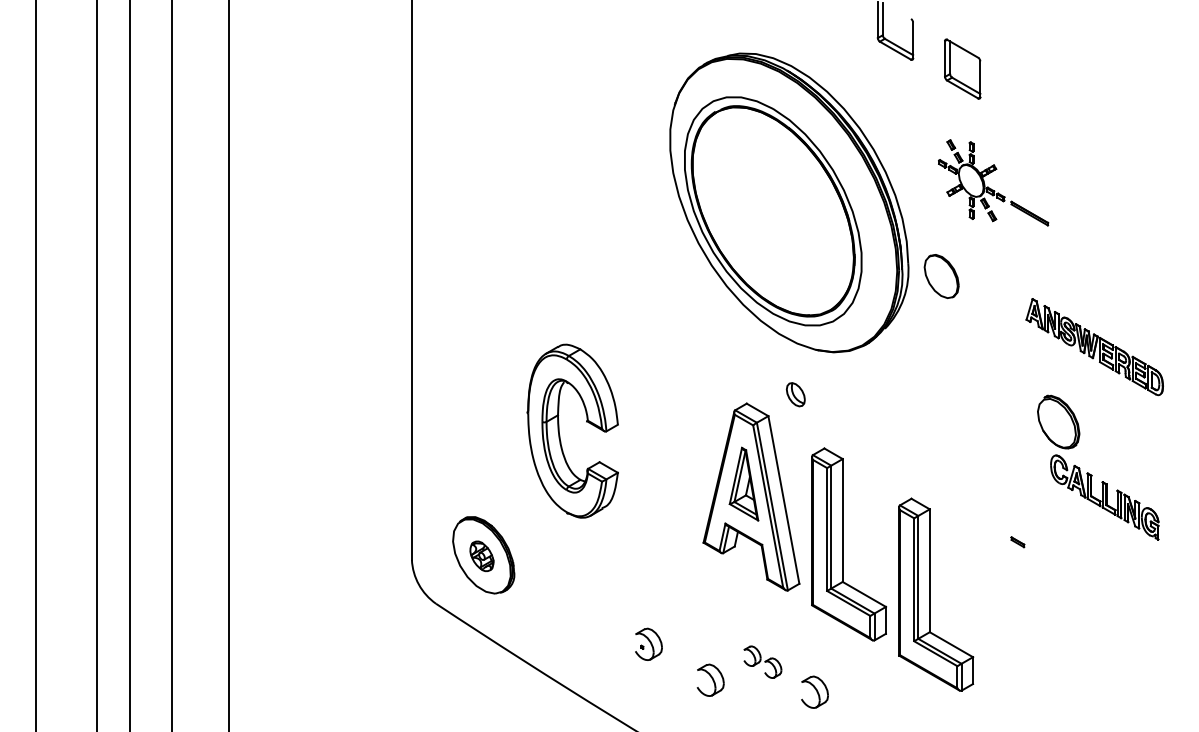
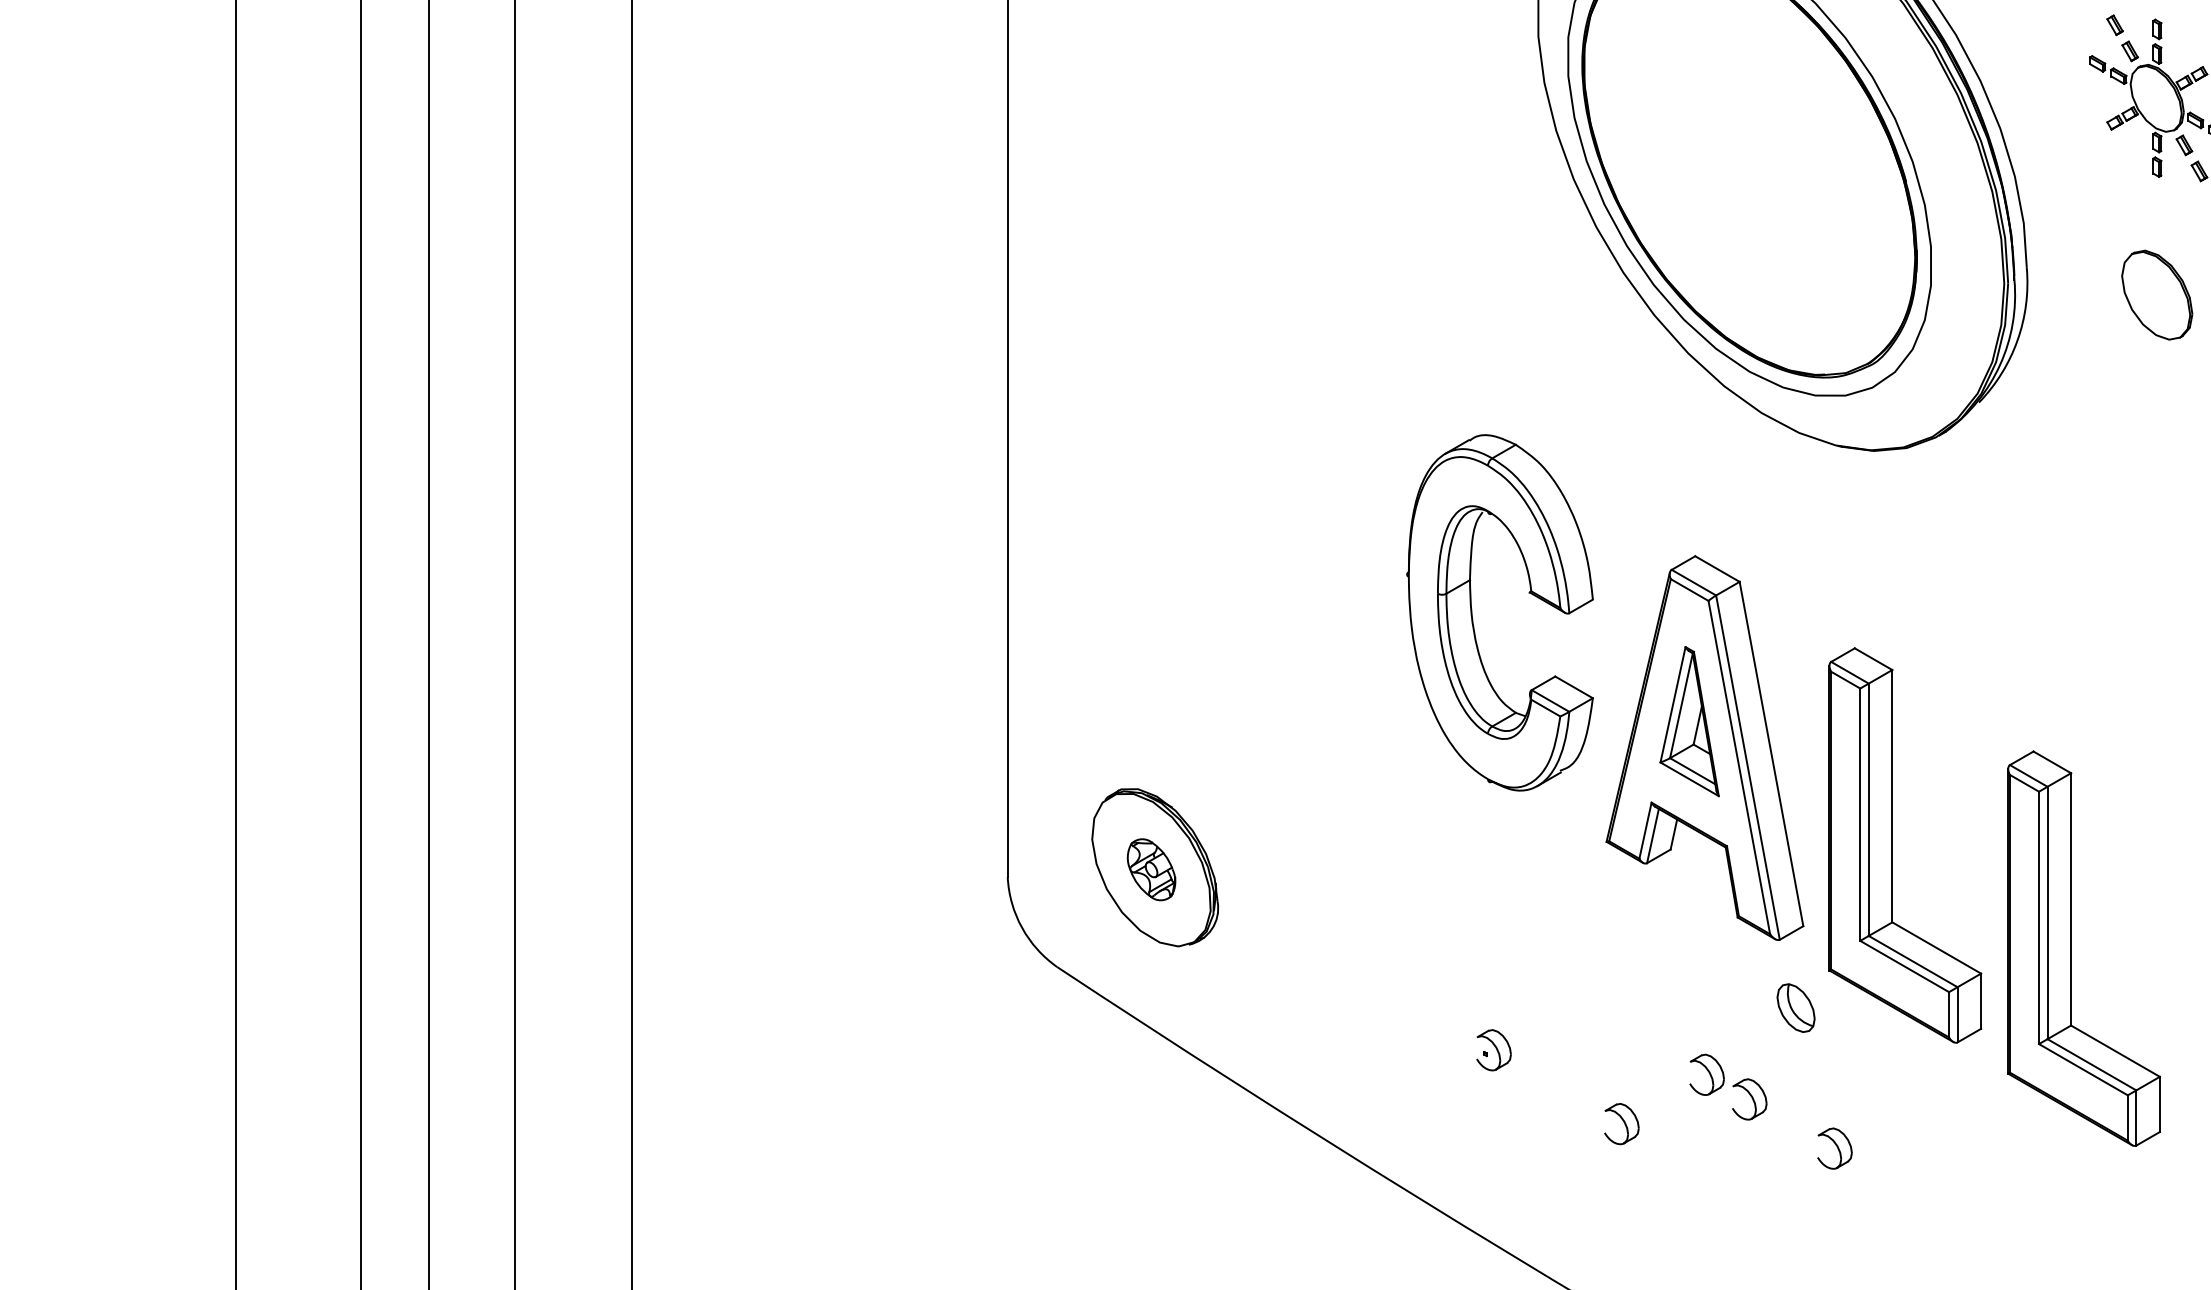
part: (941, 276) -> (2156, 295), moved
part: (795, 394) -> (1795, 1007), moved
part: (559, 430) -> (1472, 611), moved
part: (648, 643) -> (1493, 1048), size x0.62
part: (711, 679) -> (1622, 1122), size x0.62
part: (814, 691) -> (1834, 1147), size x0.62

